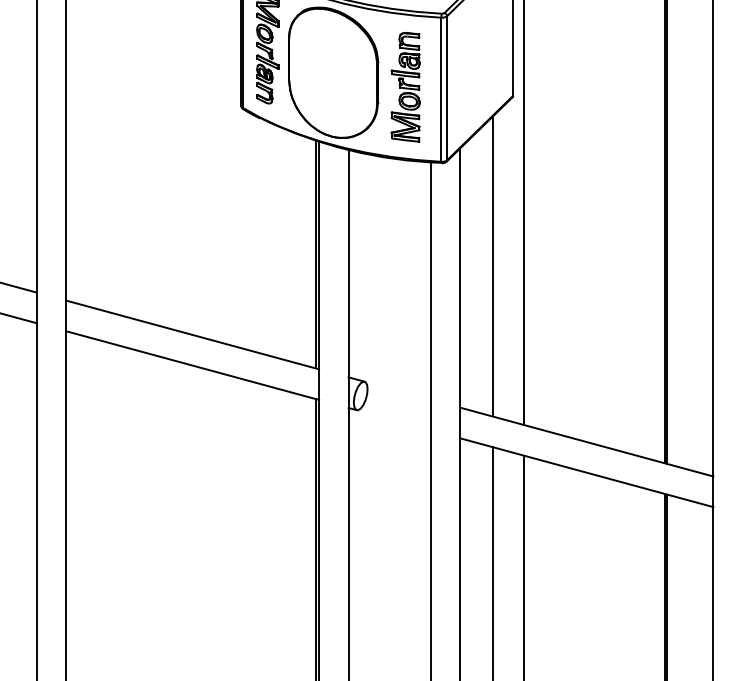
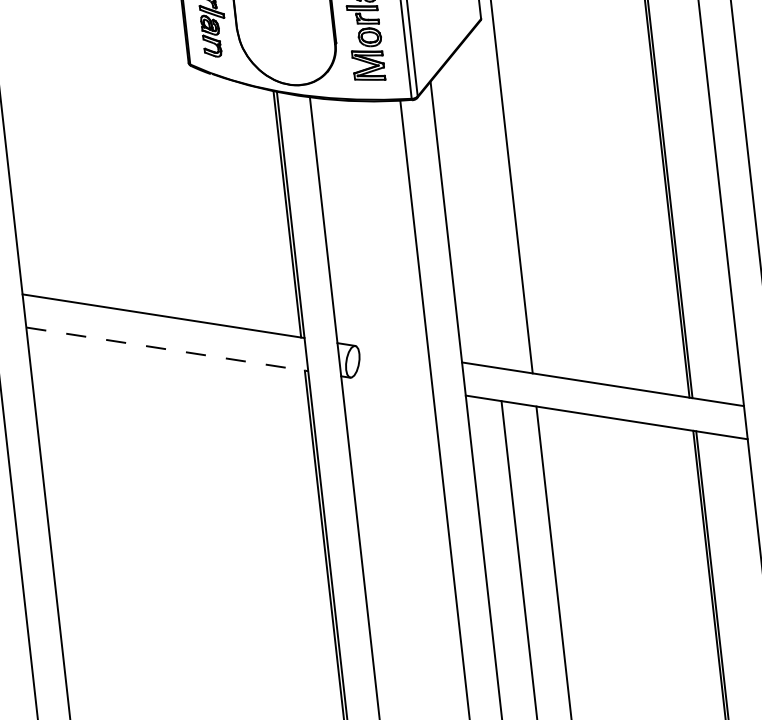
line: (492, 266) -> (479, 205), removed
line: (193, 365) -> (168, 349), solid -> dashed

